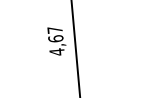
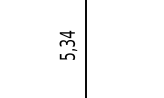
text: (56, 41) -> (67, 45), 4,67 -> 5,34

